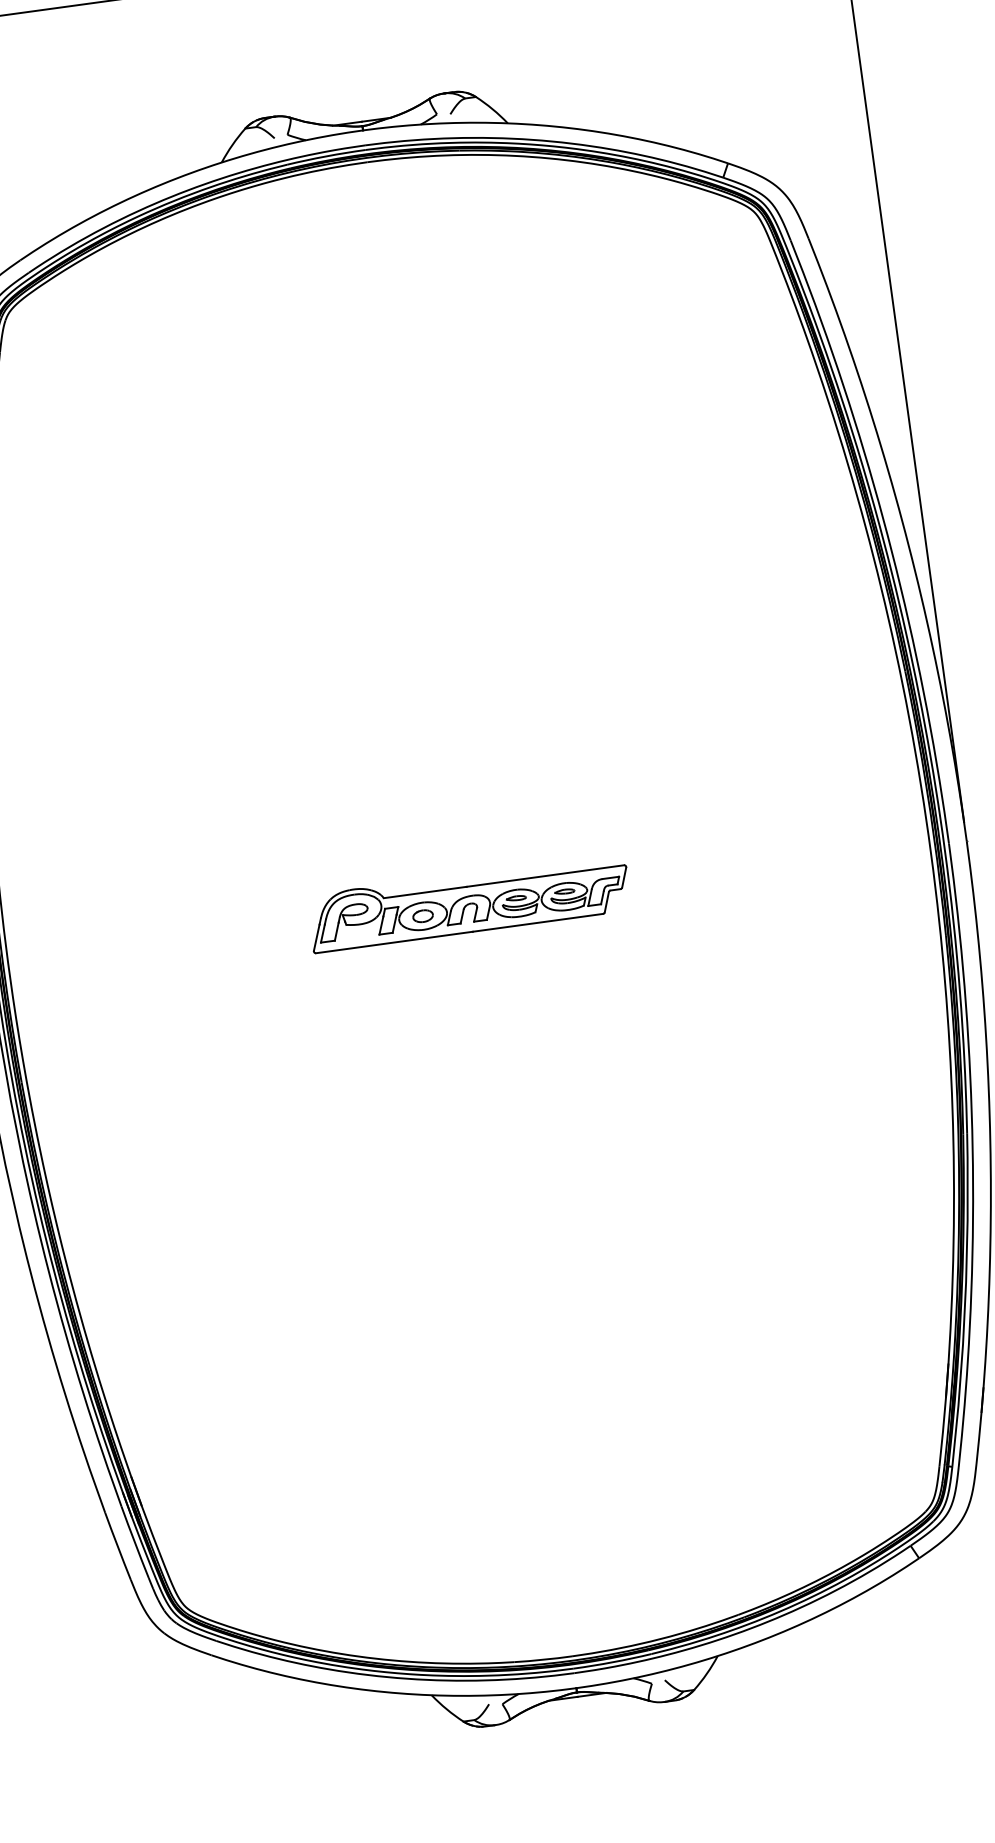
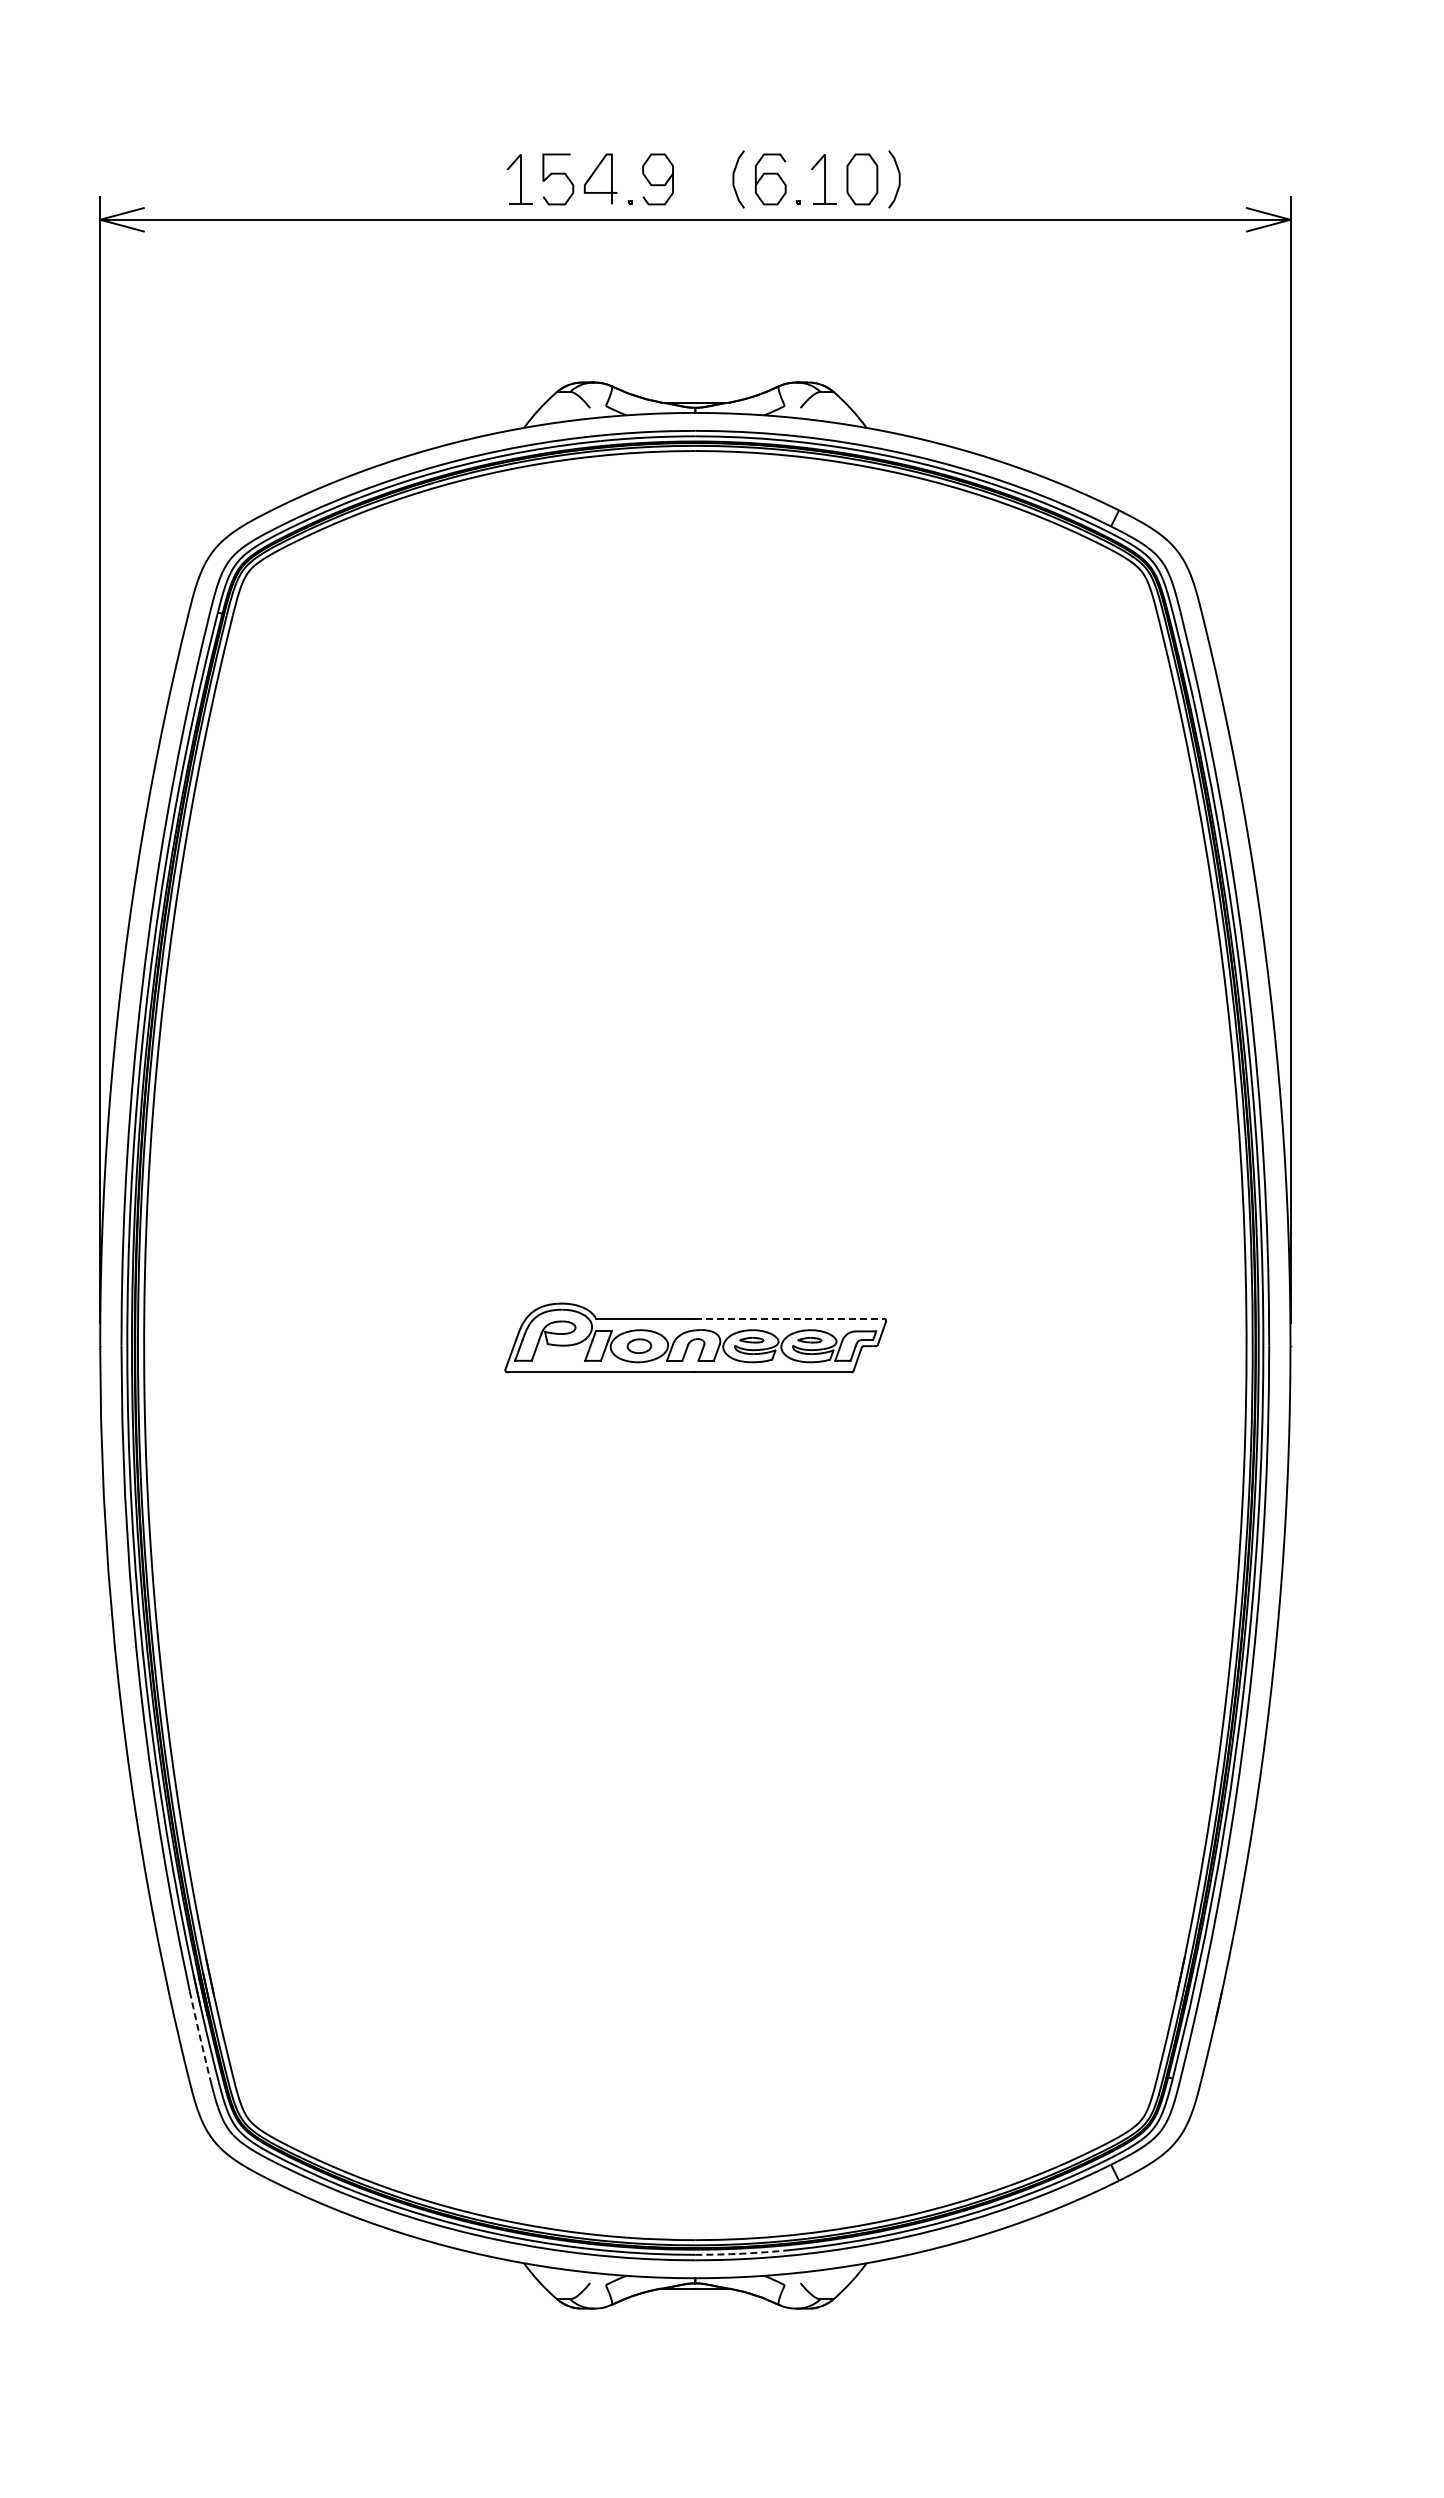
line: (546, 875) -> (790, 1318), solid -> dashed
arc: (134, 1542) -> (199, 2035), solid -> dashed
arc: (612, 1662) -> (742, 2253), solid -> dashed

